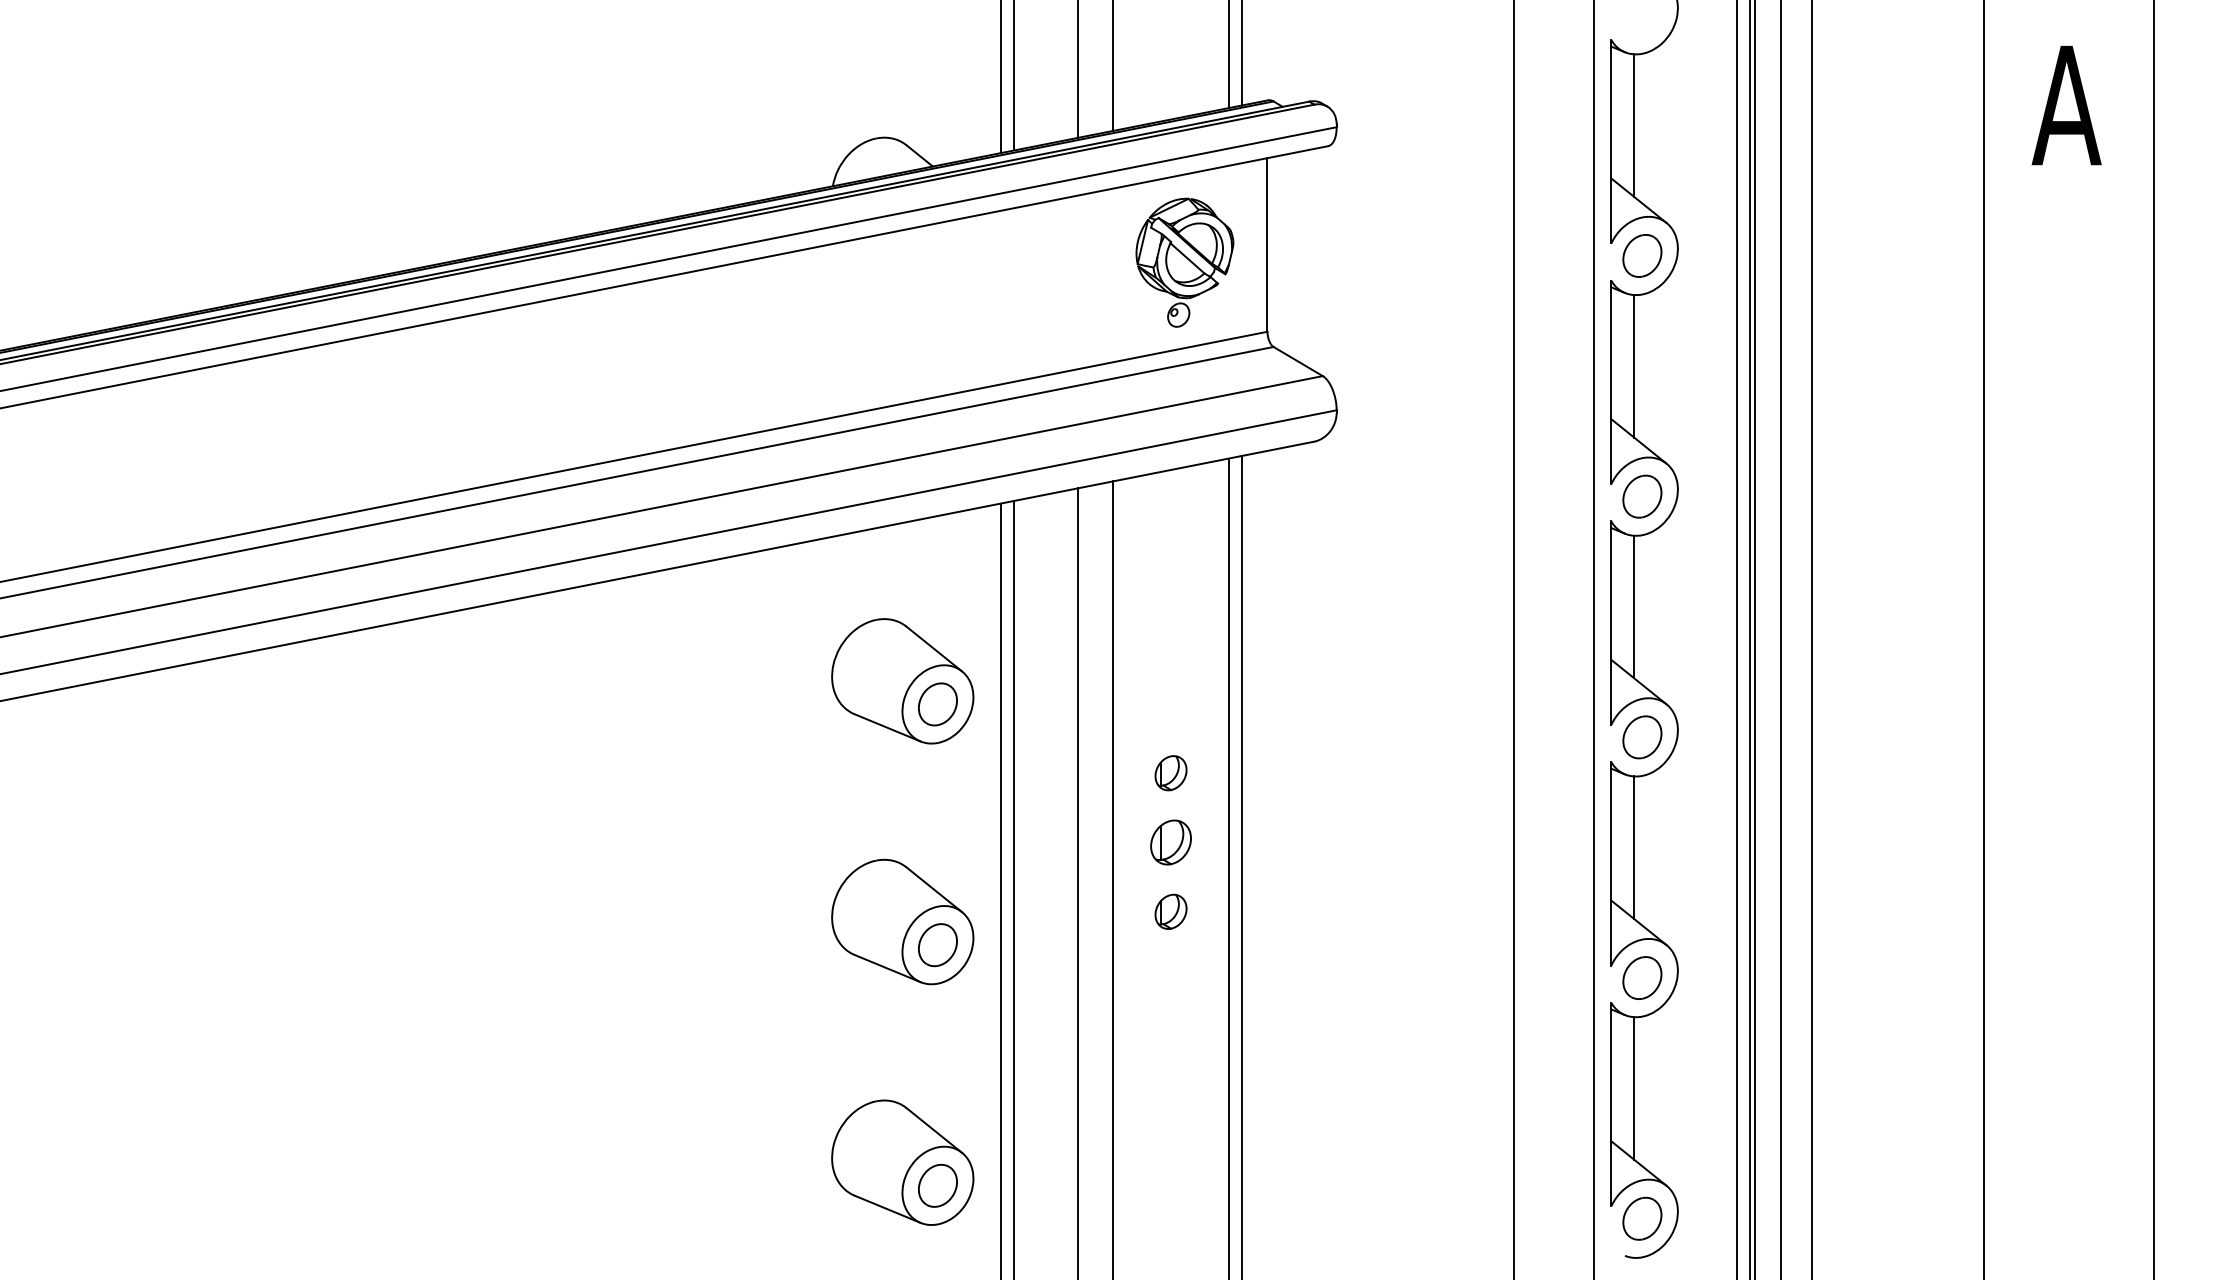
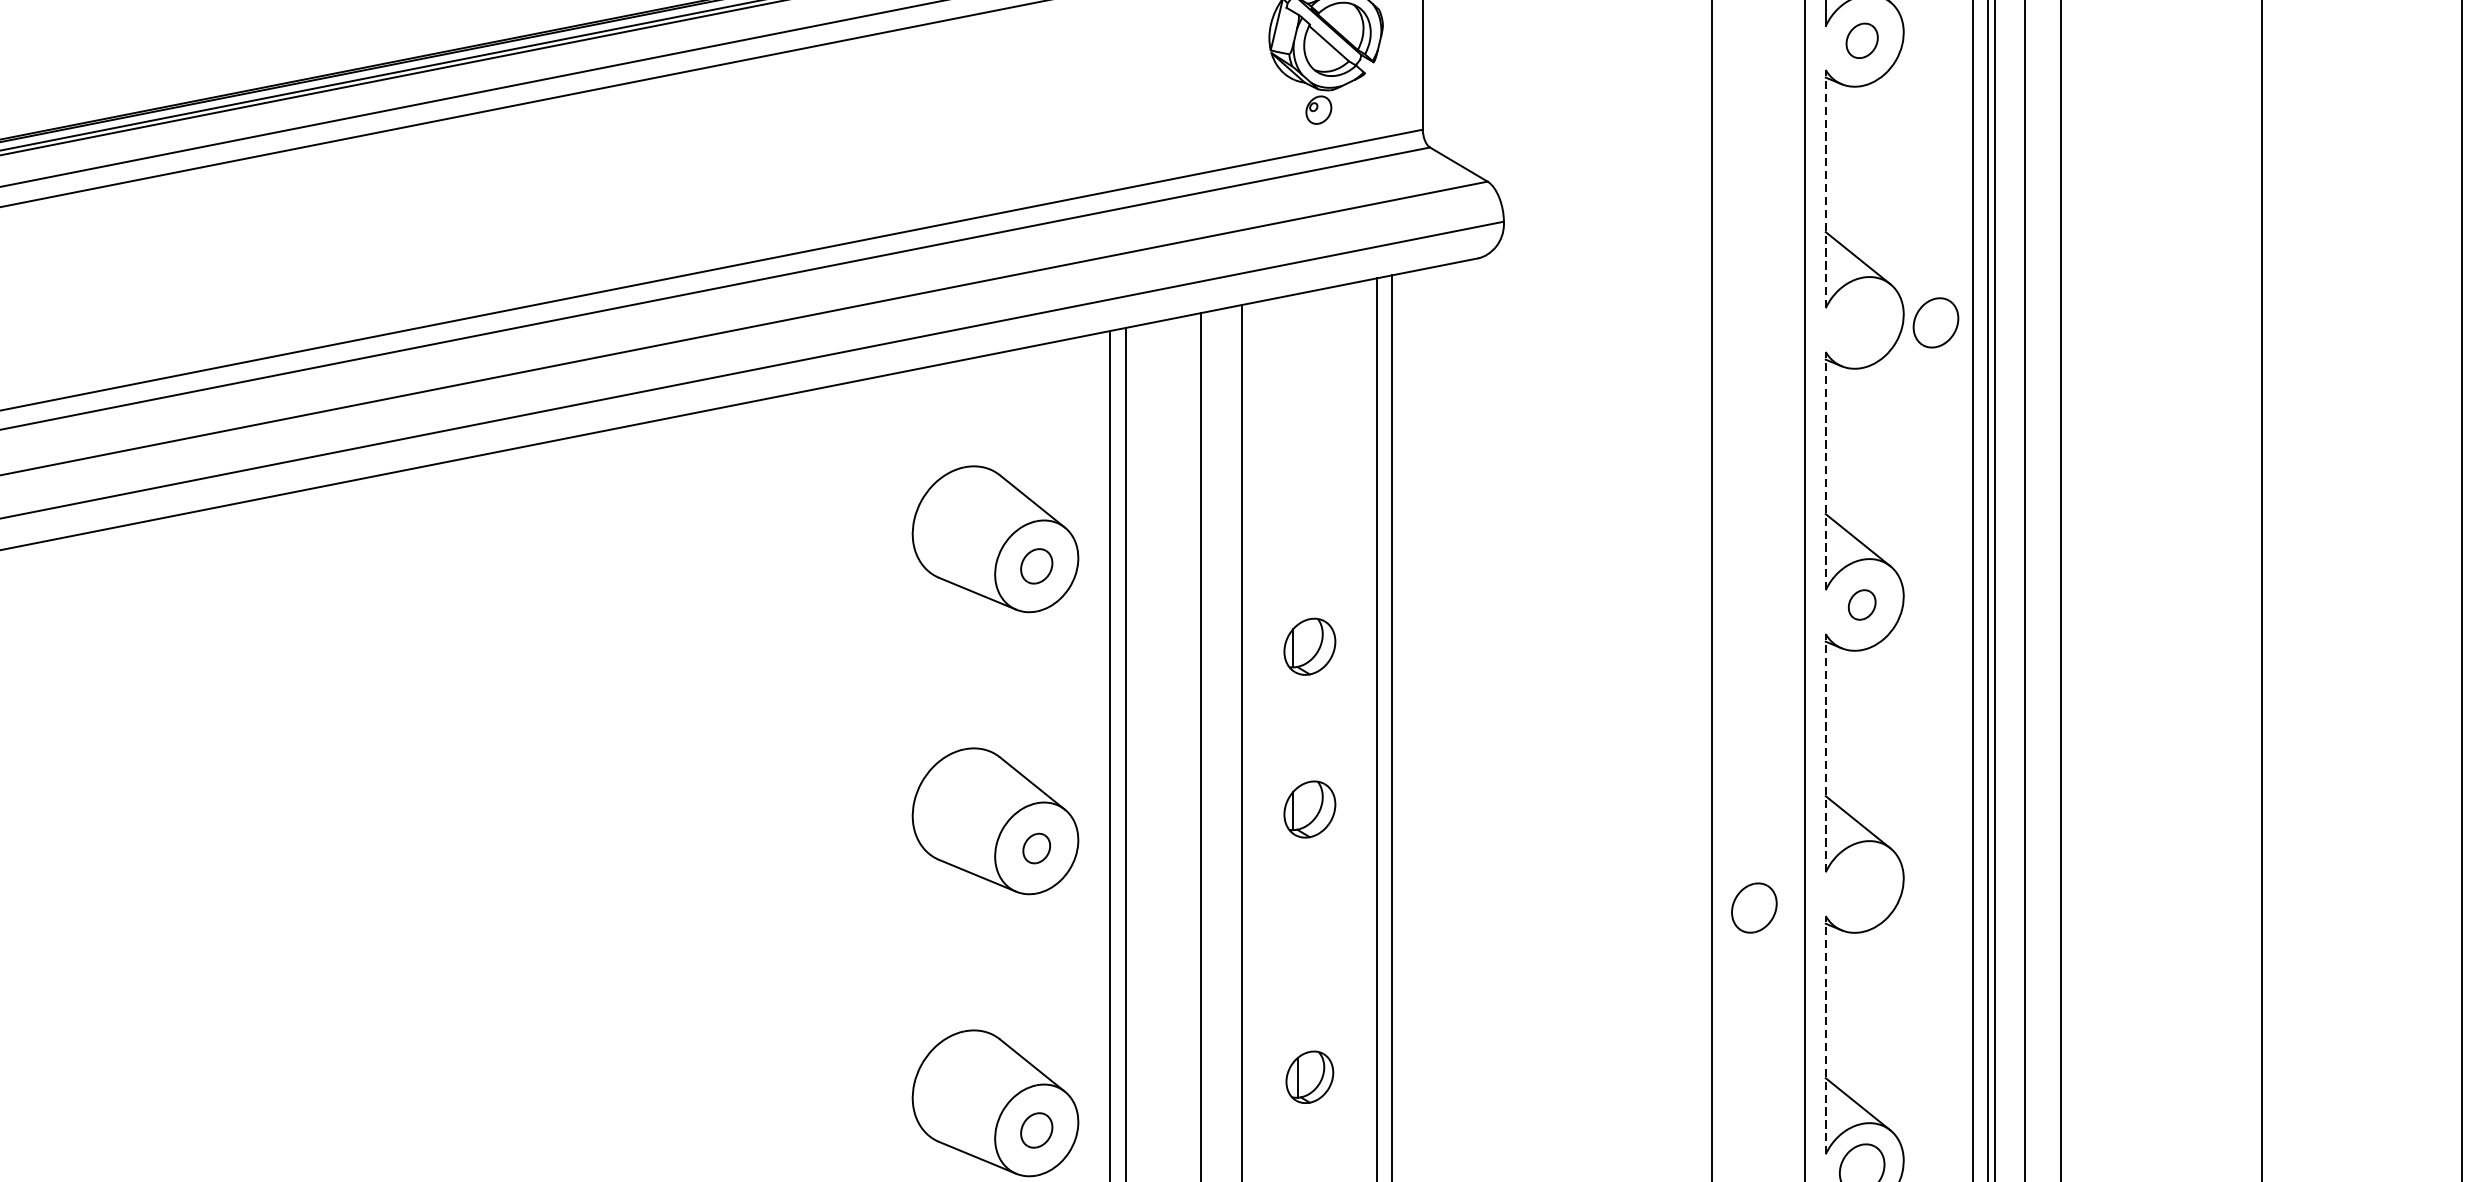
part: (1642, 255) -> (1862, 40), size x0.7
line: (1634, 366) -> (1852, 170), removed
line: (1611, 382) -> (1825, 189), solid -> dashed
part: (1642, 496) -> (1936, 322), moved
line: (1634, 606) -> (1852, 451), removed
line: (1611, 623) -> (1825, 471), solid -> dashed
part: (937, 704) -> (1036, 566), size x0.7
part: (1642, 737) -> (1862, 605), size x0.6
part: (1170, 773) -> (1309, 647), size x1.4
part: (1170, 842) -> (1309, 1077), moved
line: (1634, 847) -> (1852, 733), removed
line: (1611, 863) -> (1825, 752), solid -> dashed
part: (1170, 911) -> (1309, 808), size x1.4
part: (937, 945) -> (1036, 848), size x0.6
part: (1642, 977) -> (1754, 907), moved
line: (1634, 1088) -> (1852, 1016), removed
line: (1611, 1104) -> (1825, 1035), solid -> dashed
part: (937, 1185) -> (1036, 1130), size x0.7

